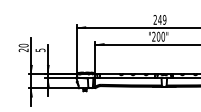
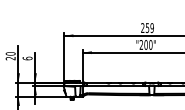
text: (159, 19) -> (147, 27), 249 -> 259
text: (40, 50) -> (27, 58), 5 -> 6

